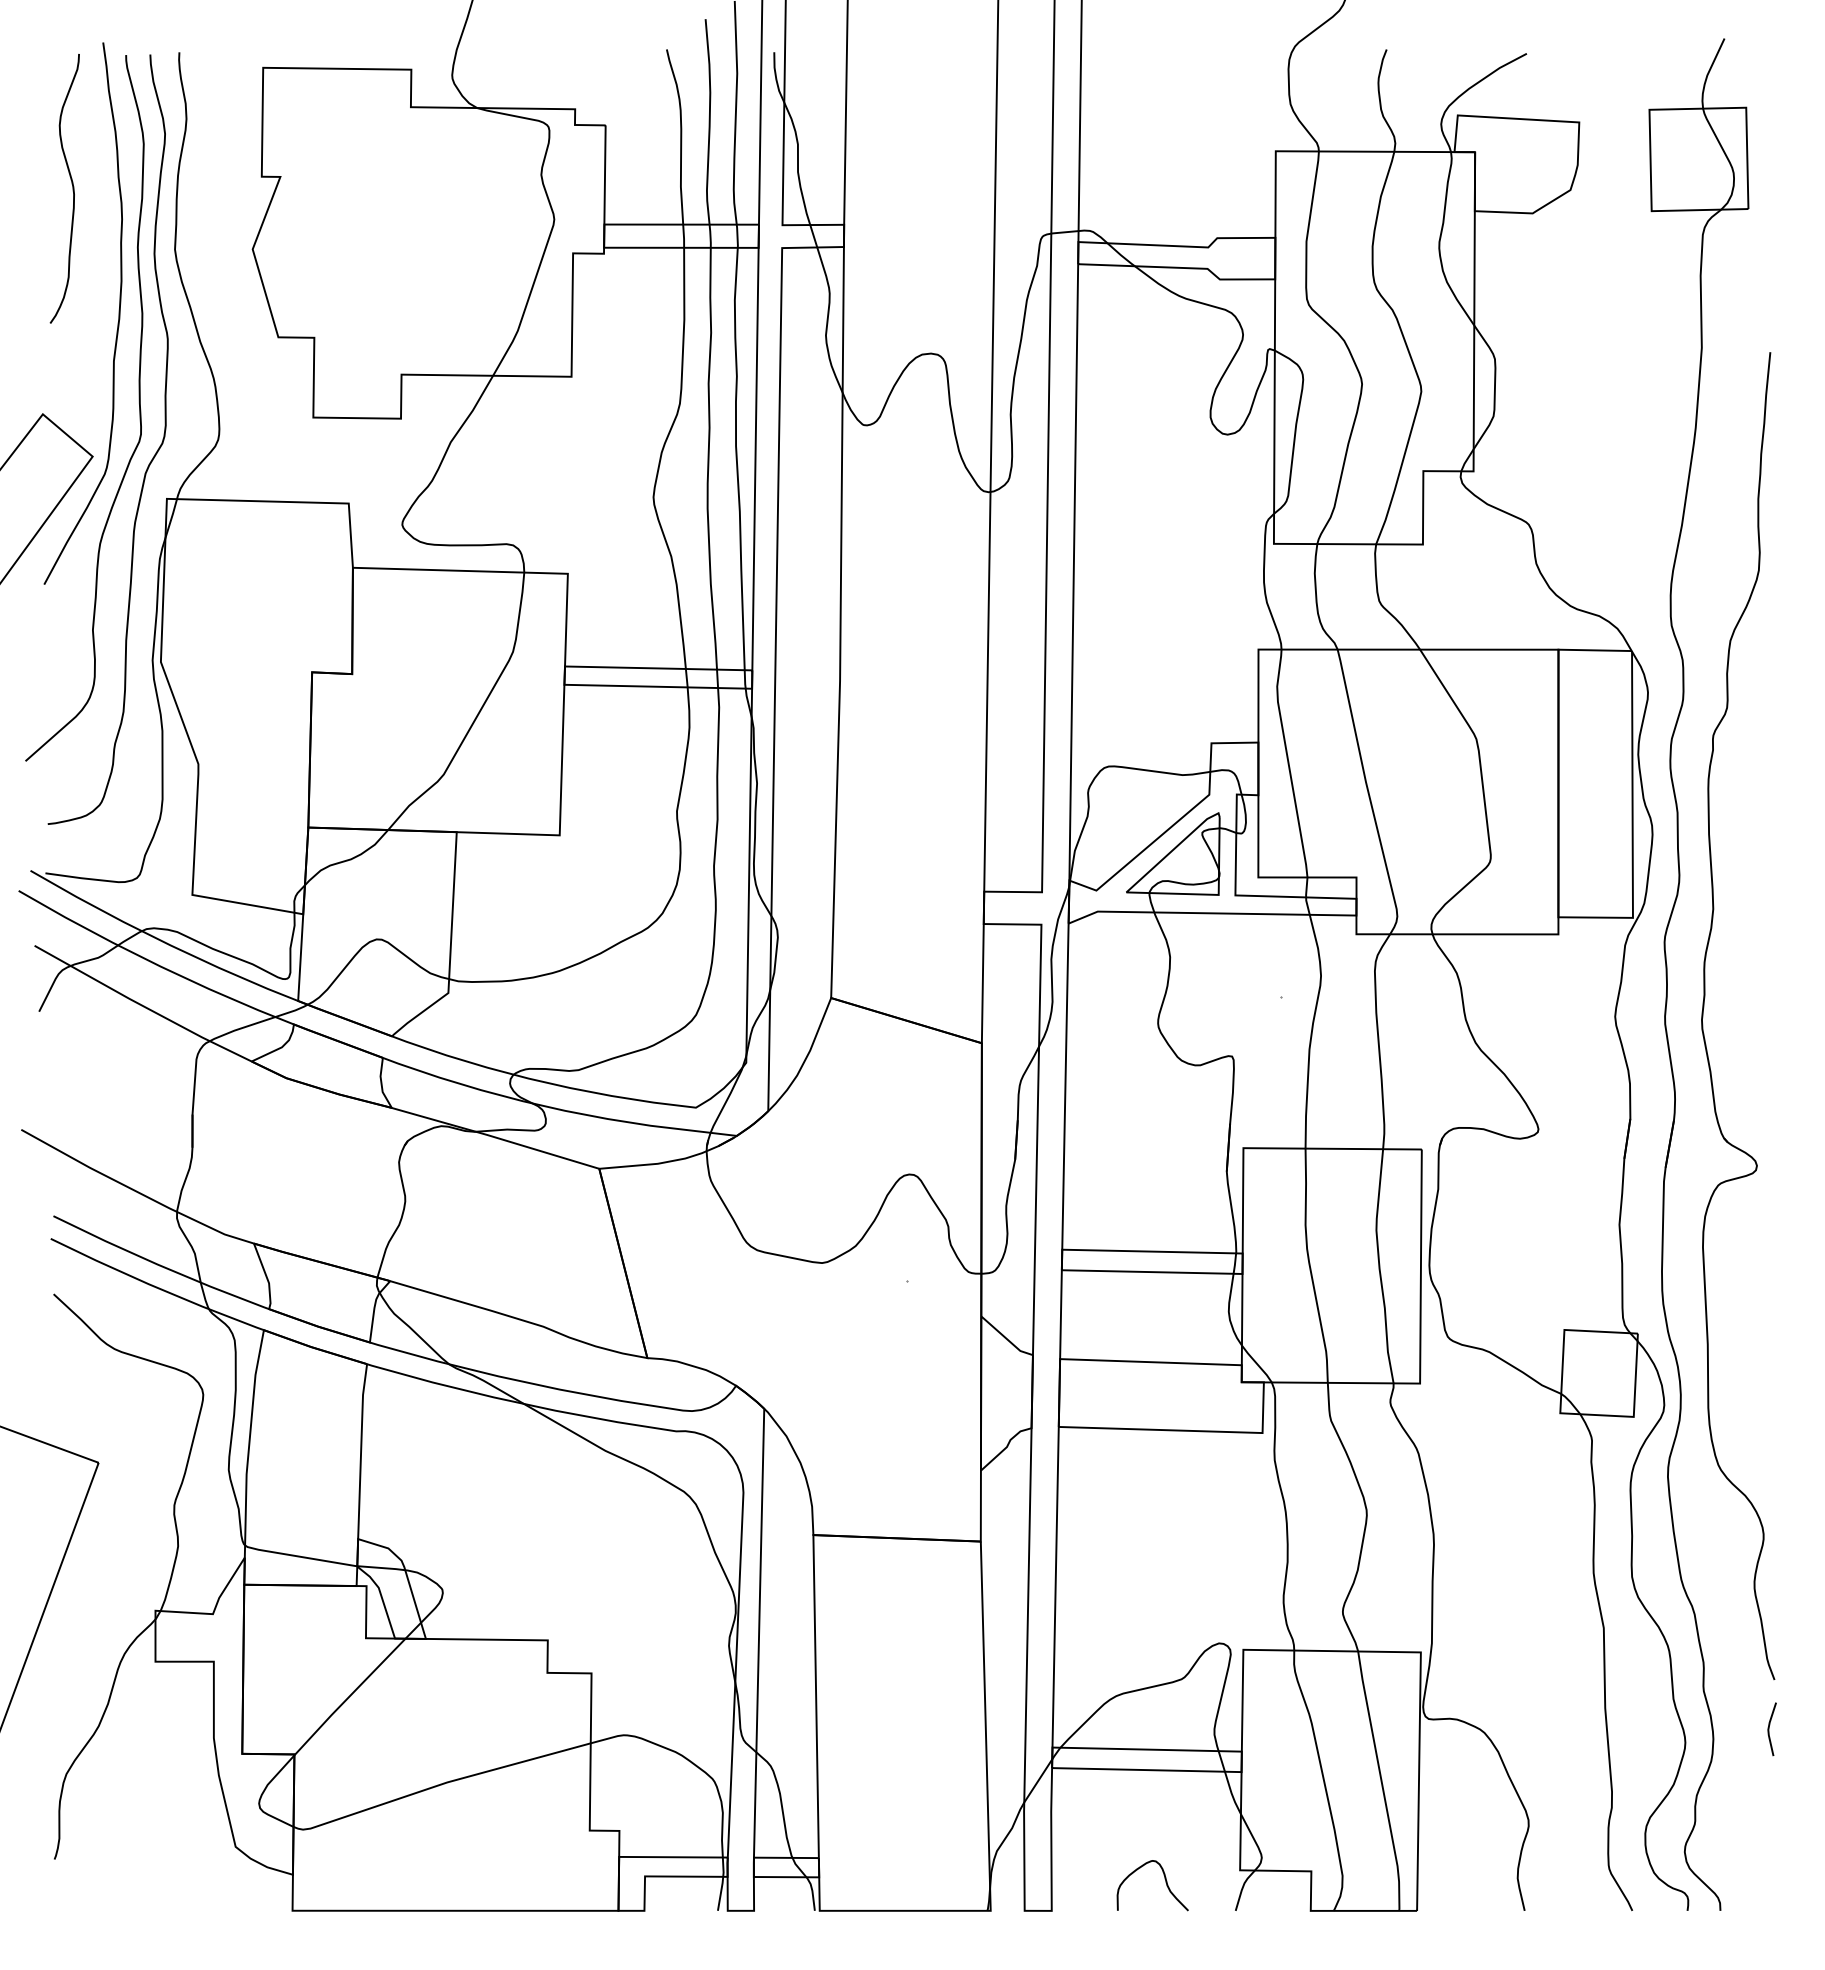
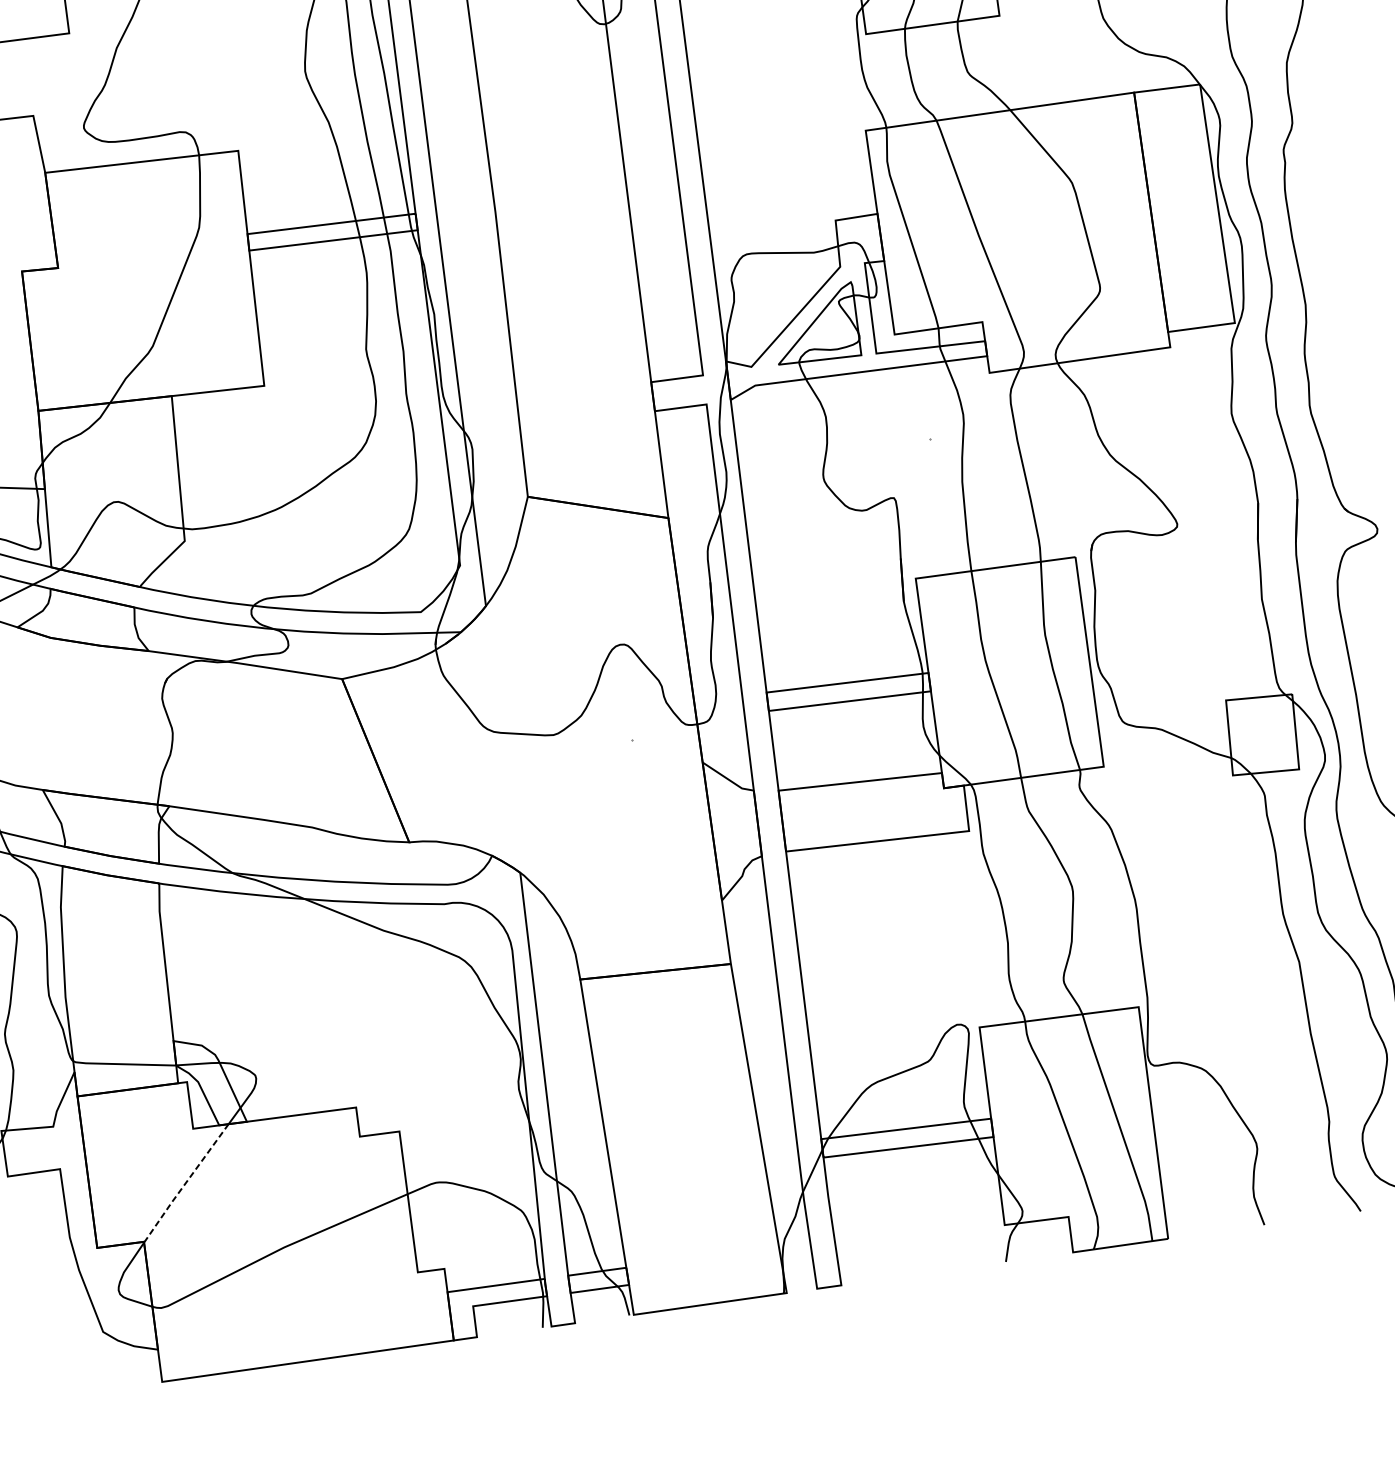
line: (348, 1697) -> (185, 1184), solid -> dashed
curve: (1165, 1882) -> (939, 1245), removed

